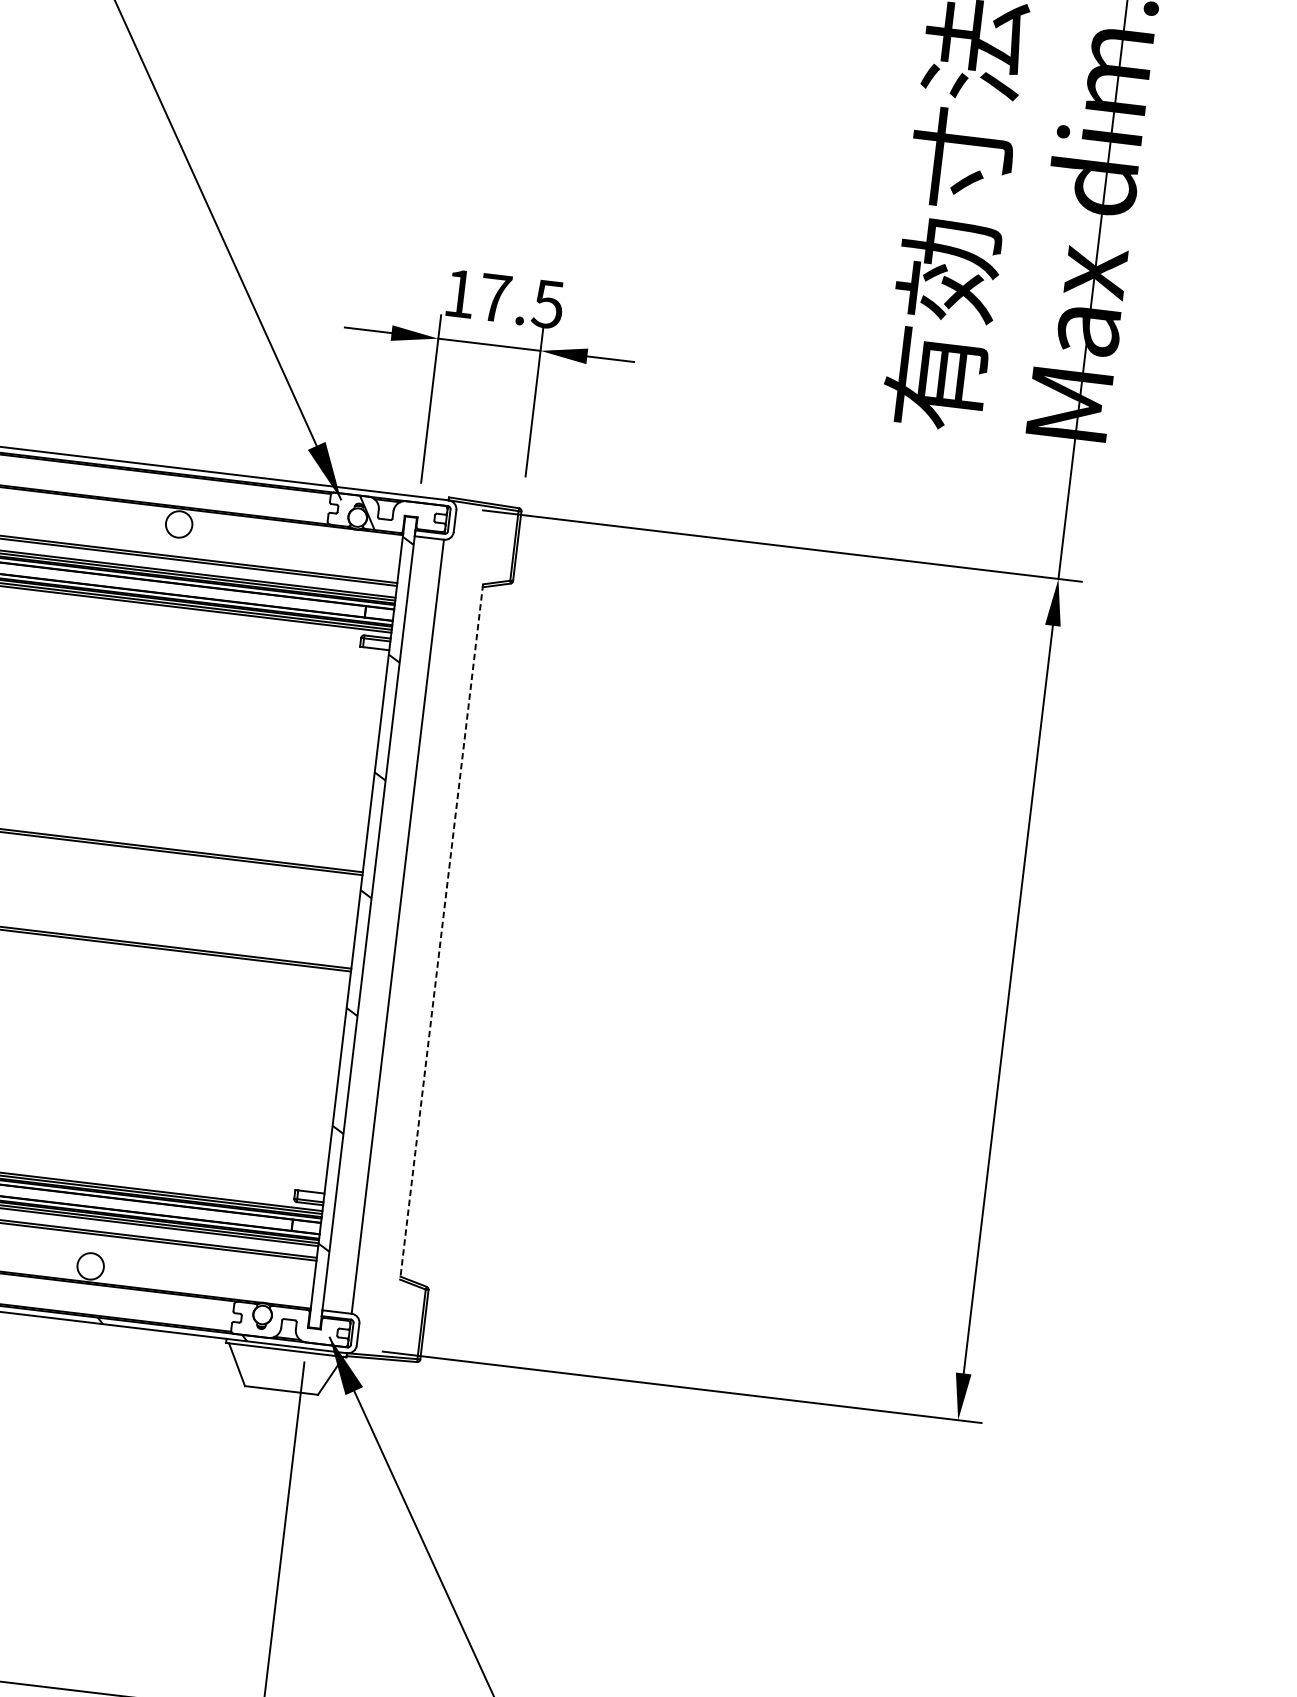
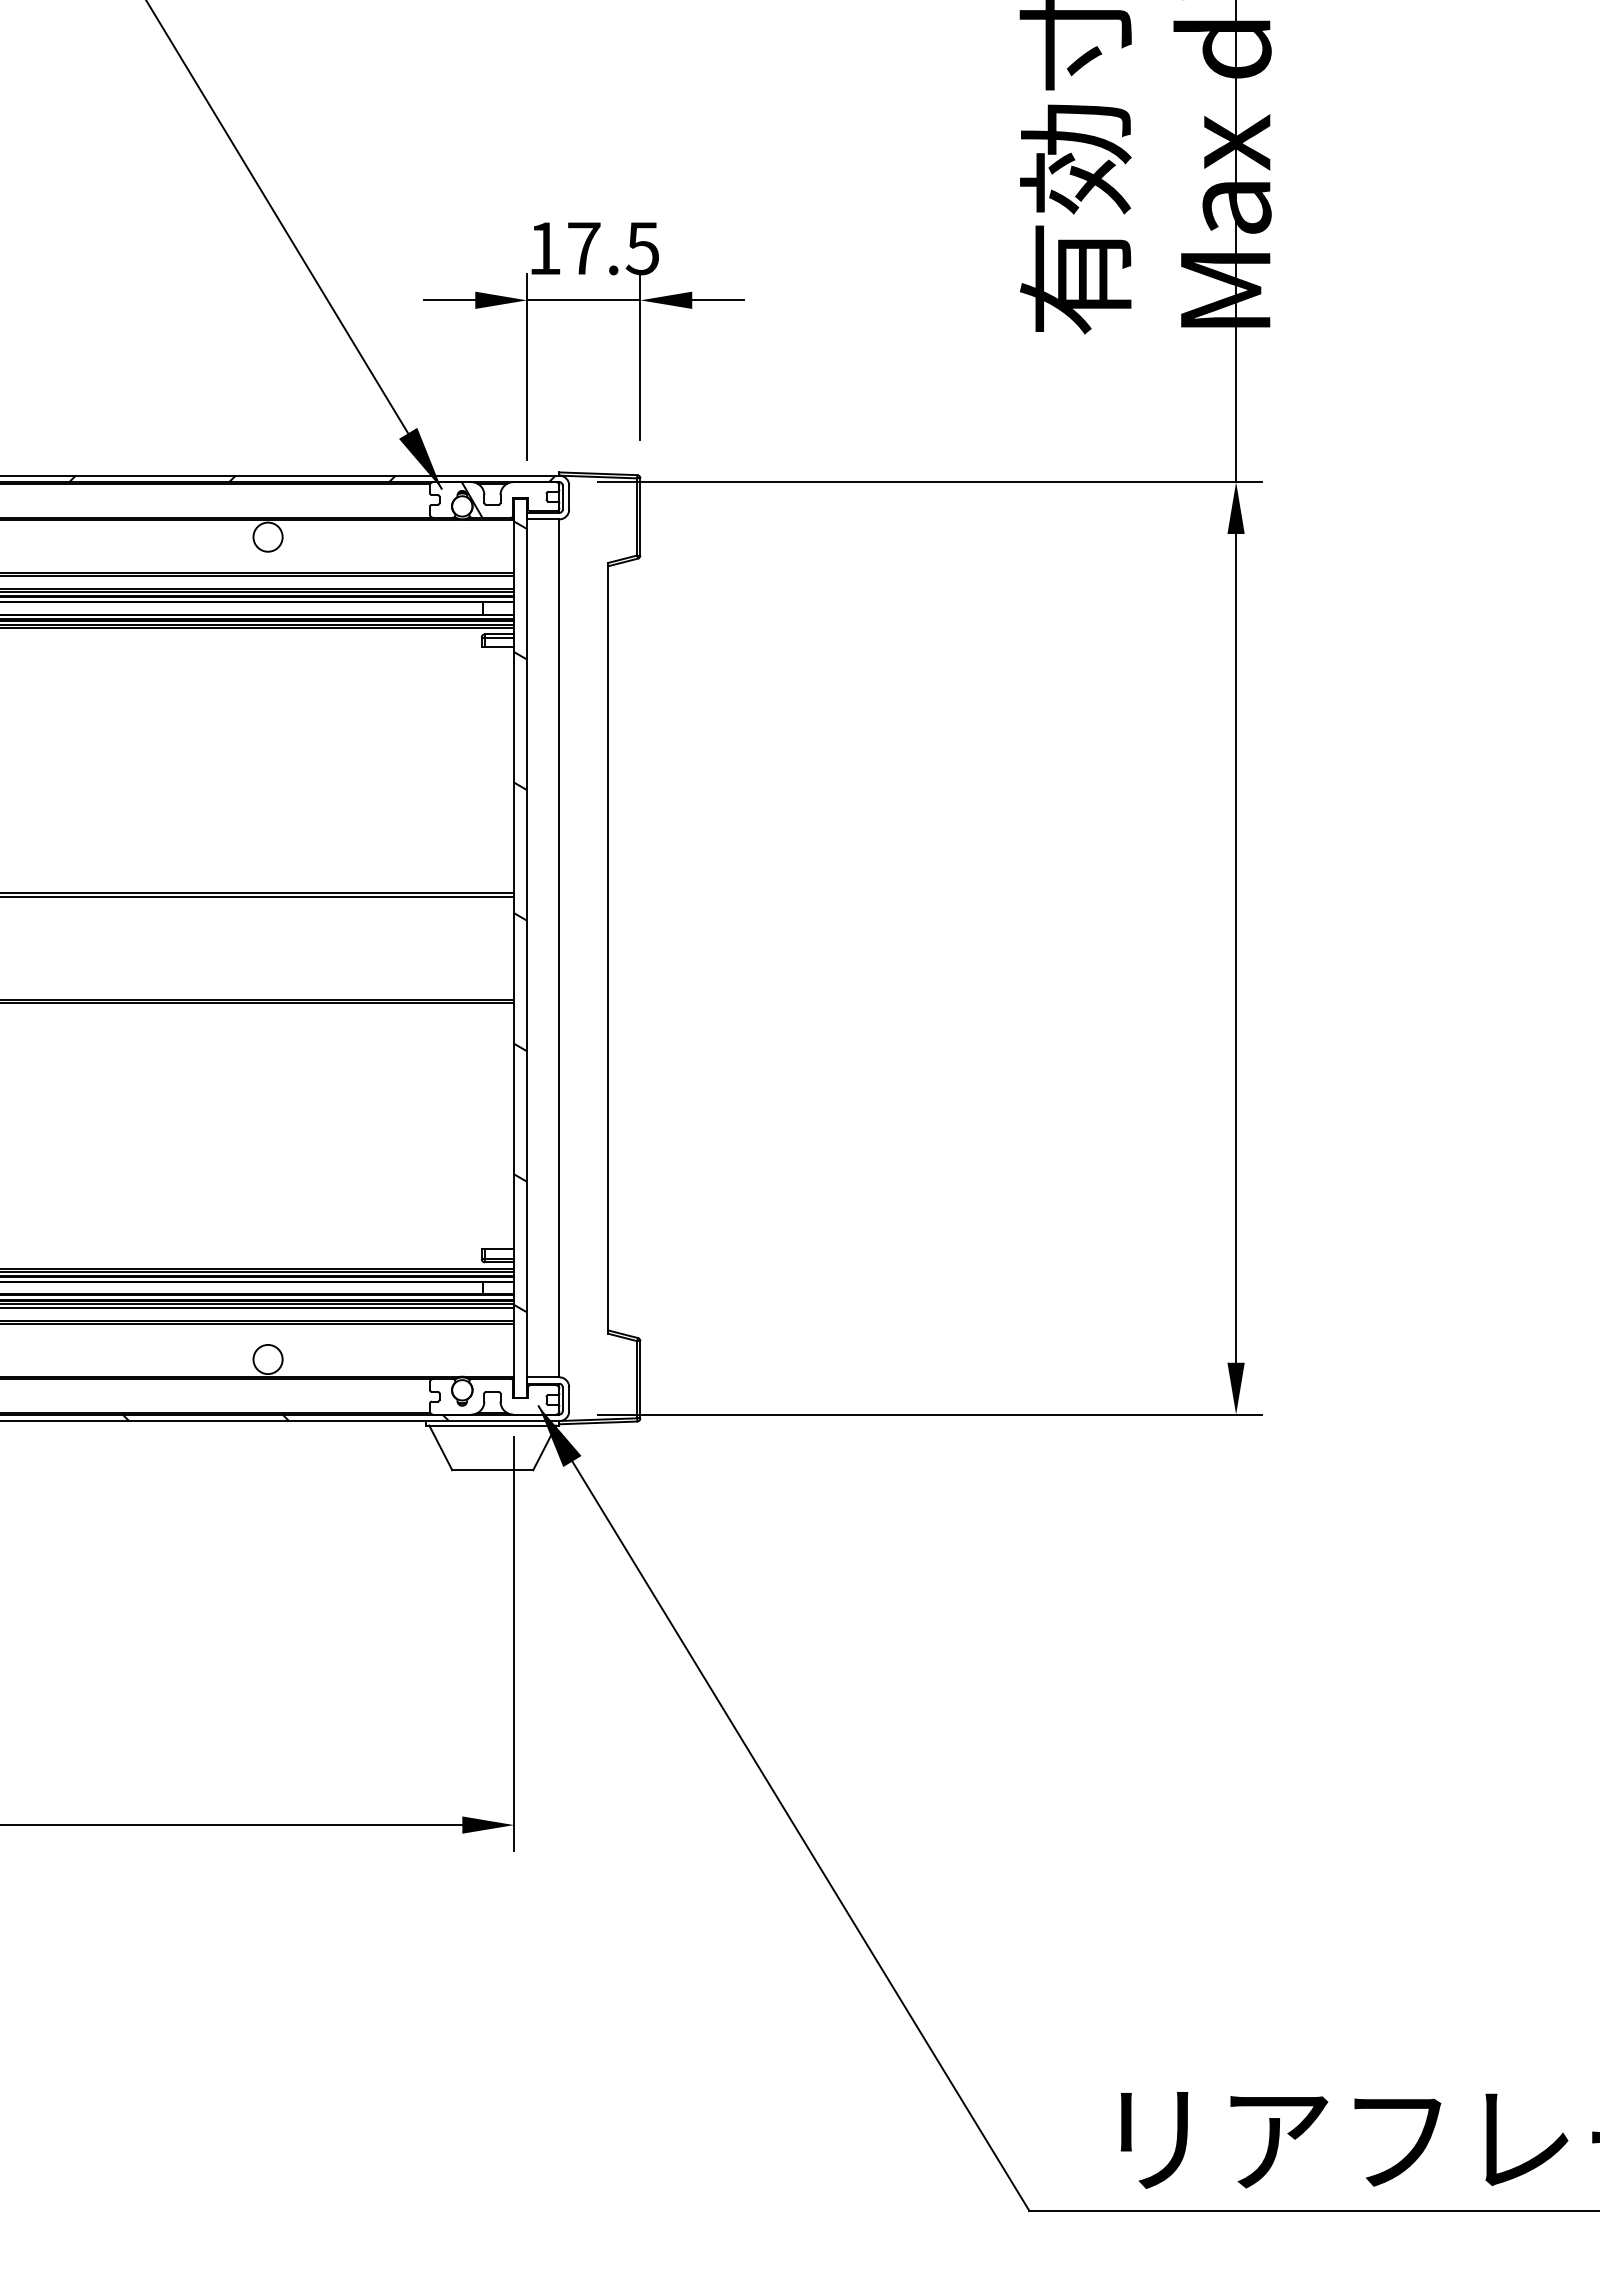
hatch: (225, 476) -> (312, 478), added
line: (442, 932) -> (608, 948), dashed -> solid

